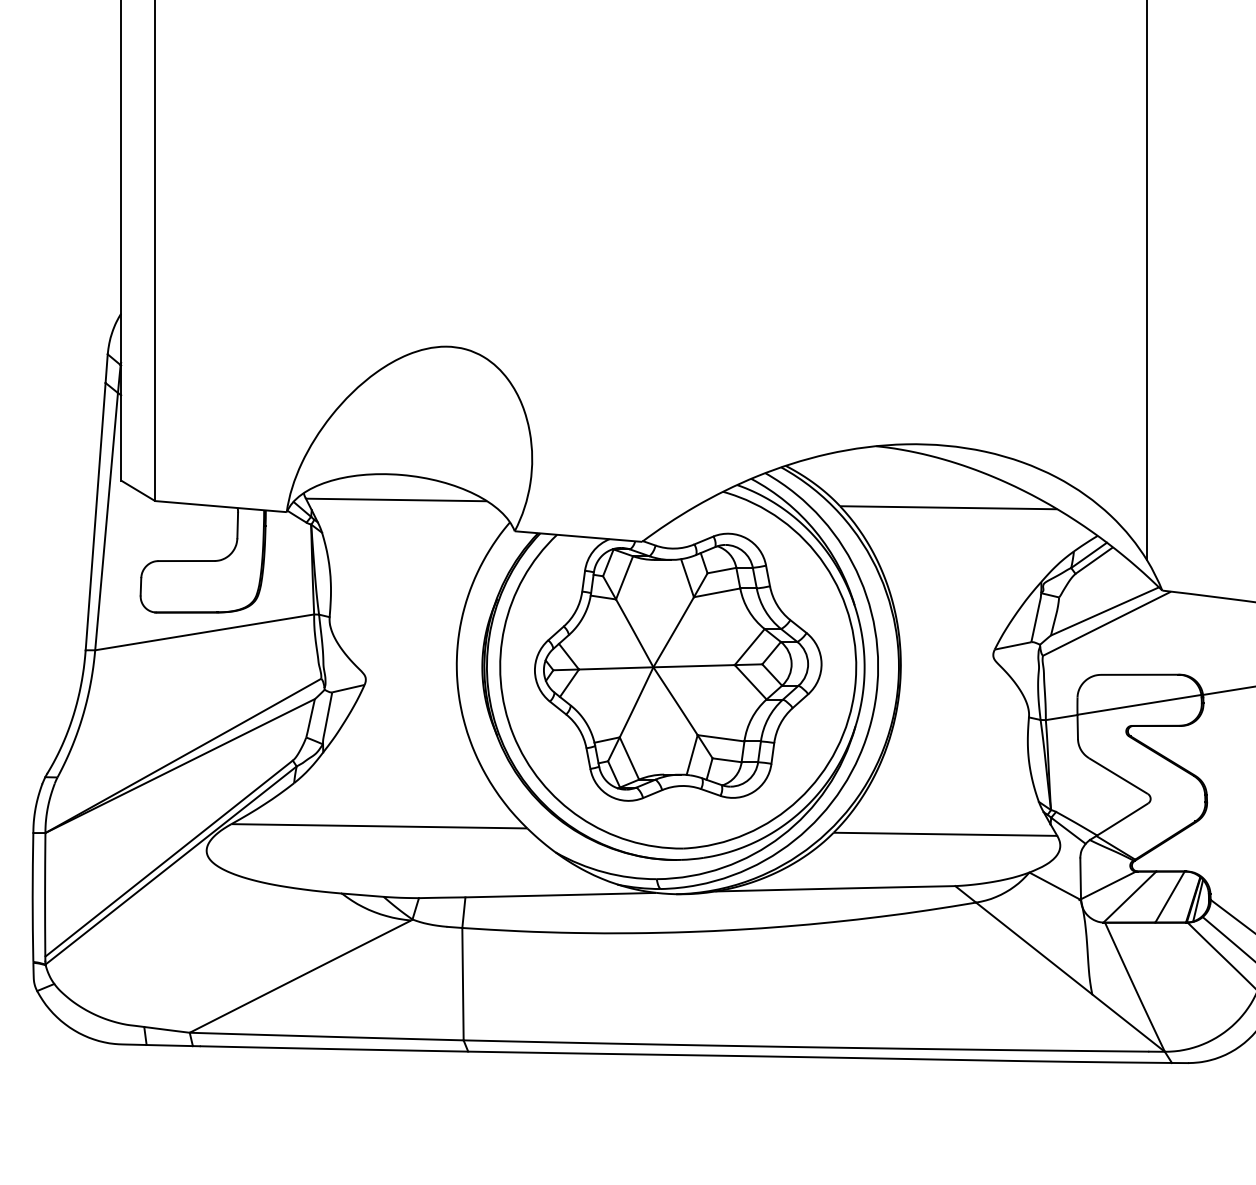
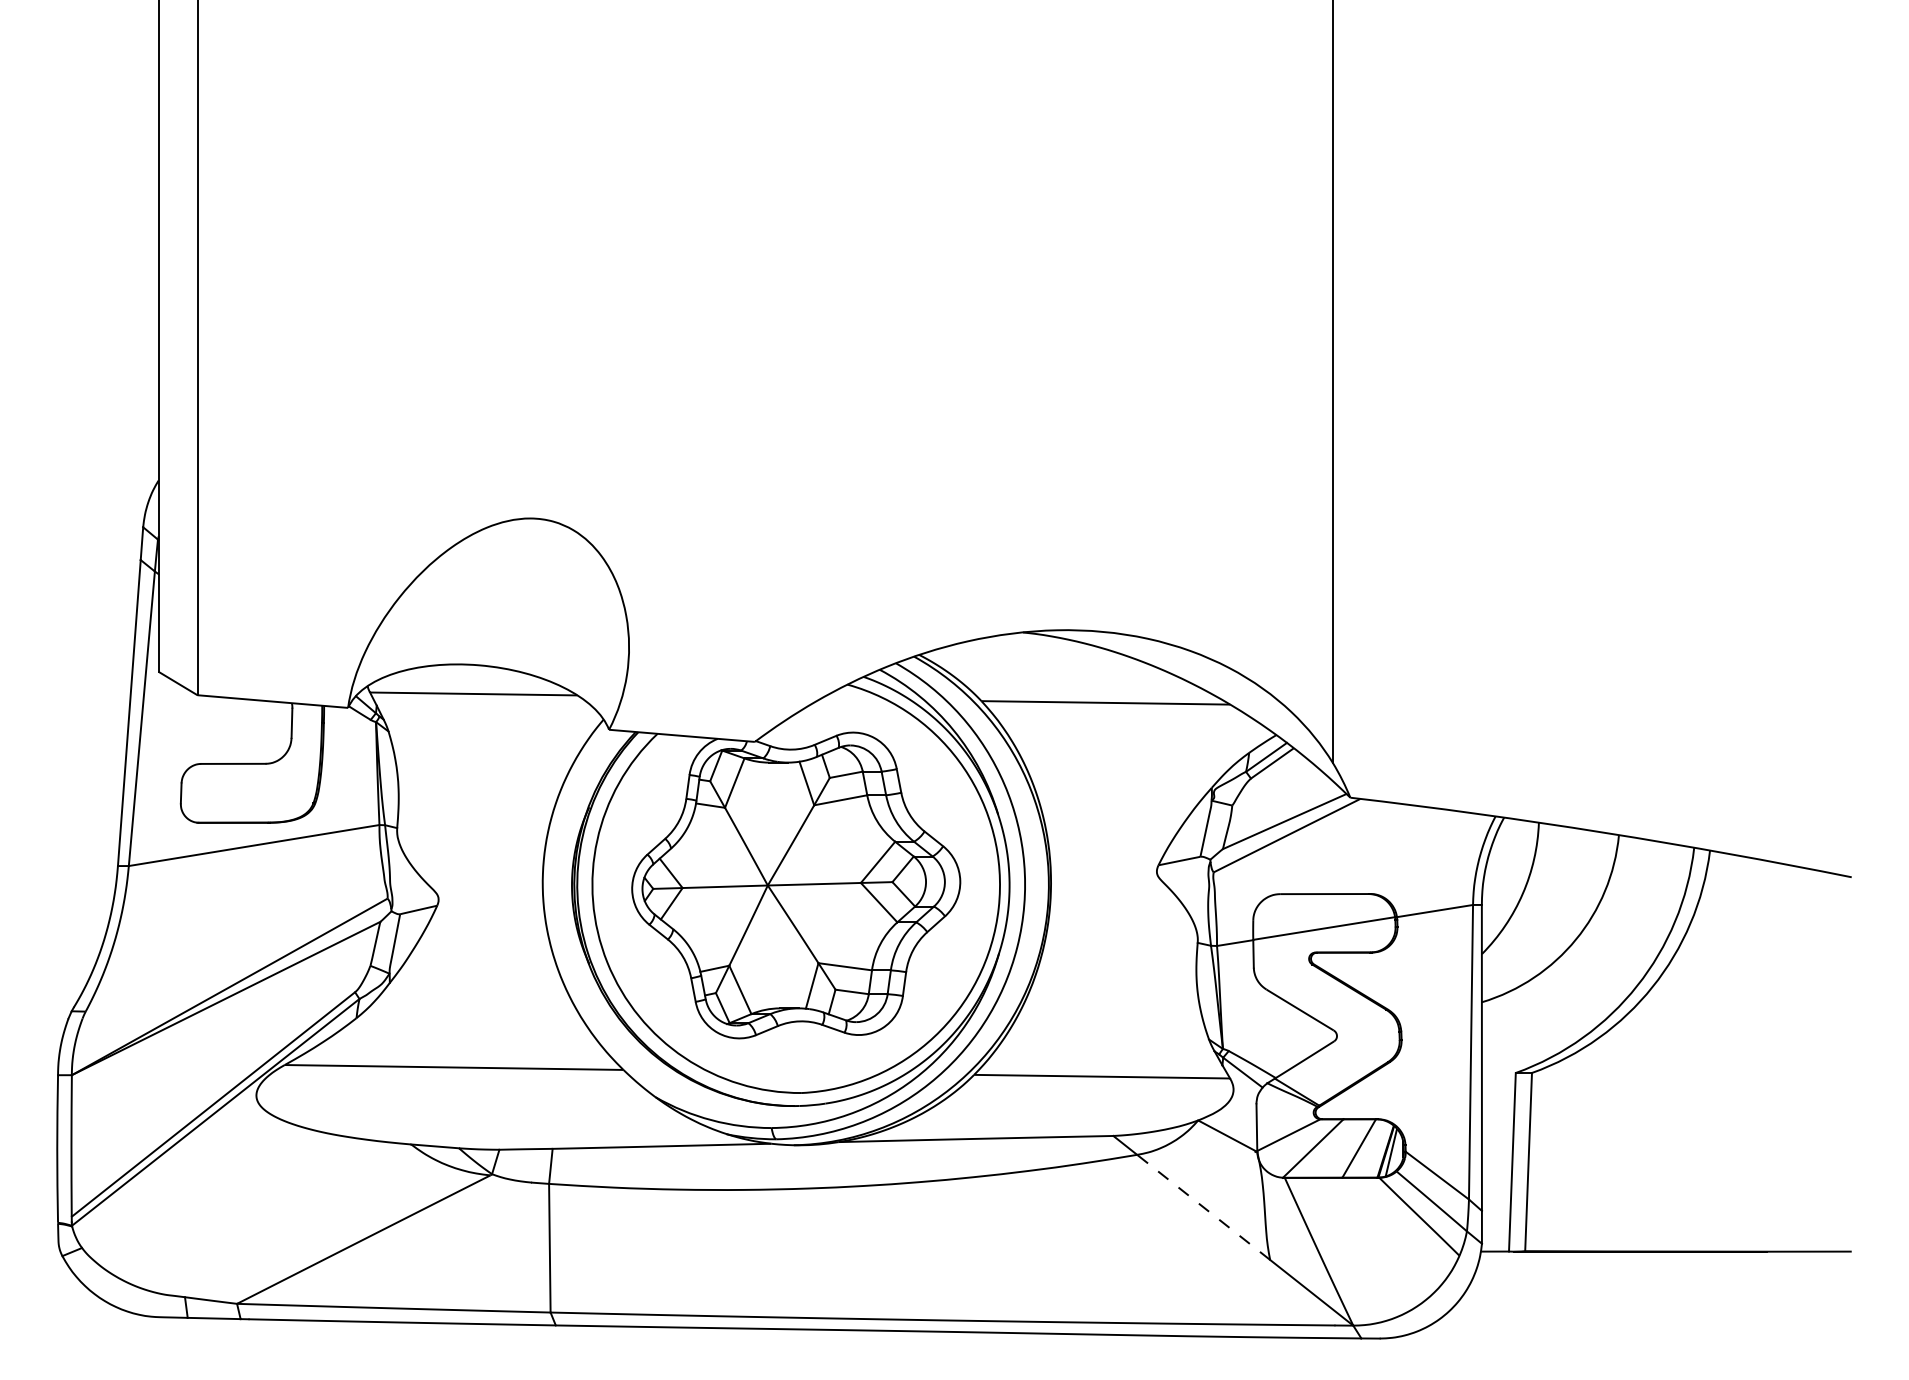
line: (1034, 948) -> (1203, 1207), solid -> dashed

